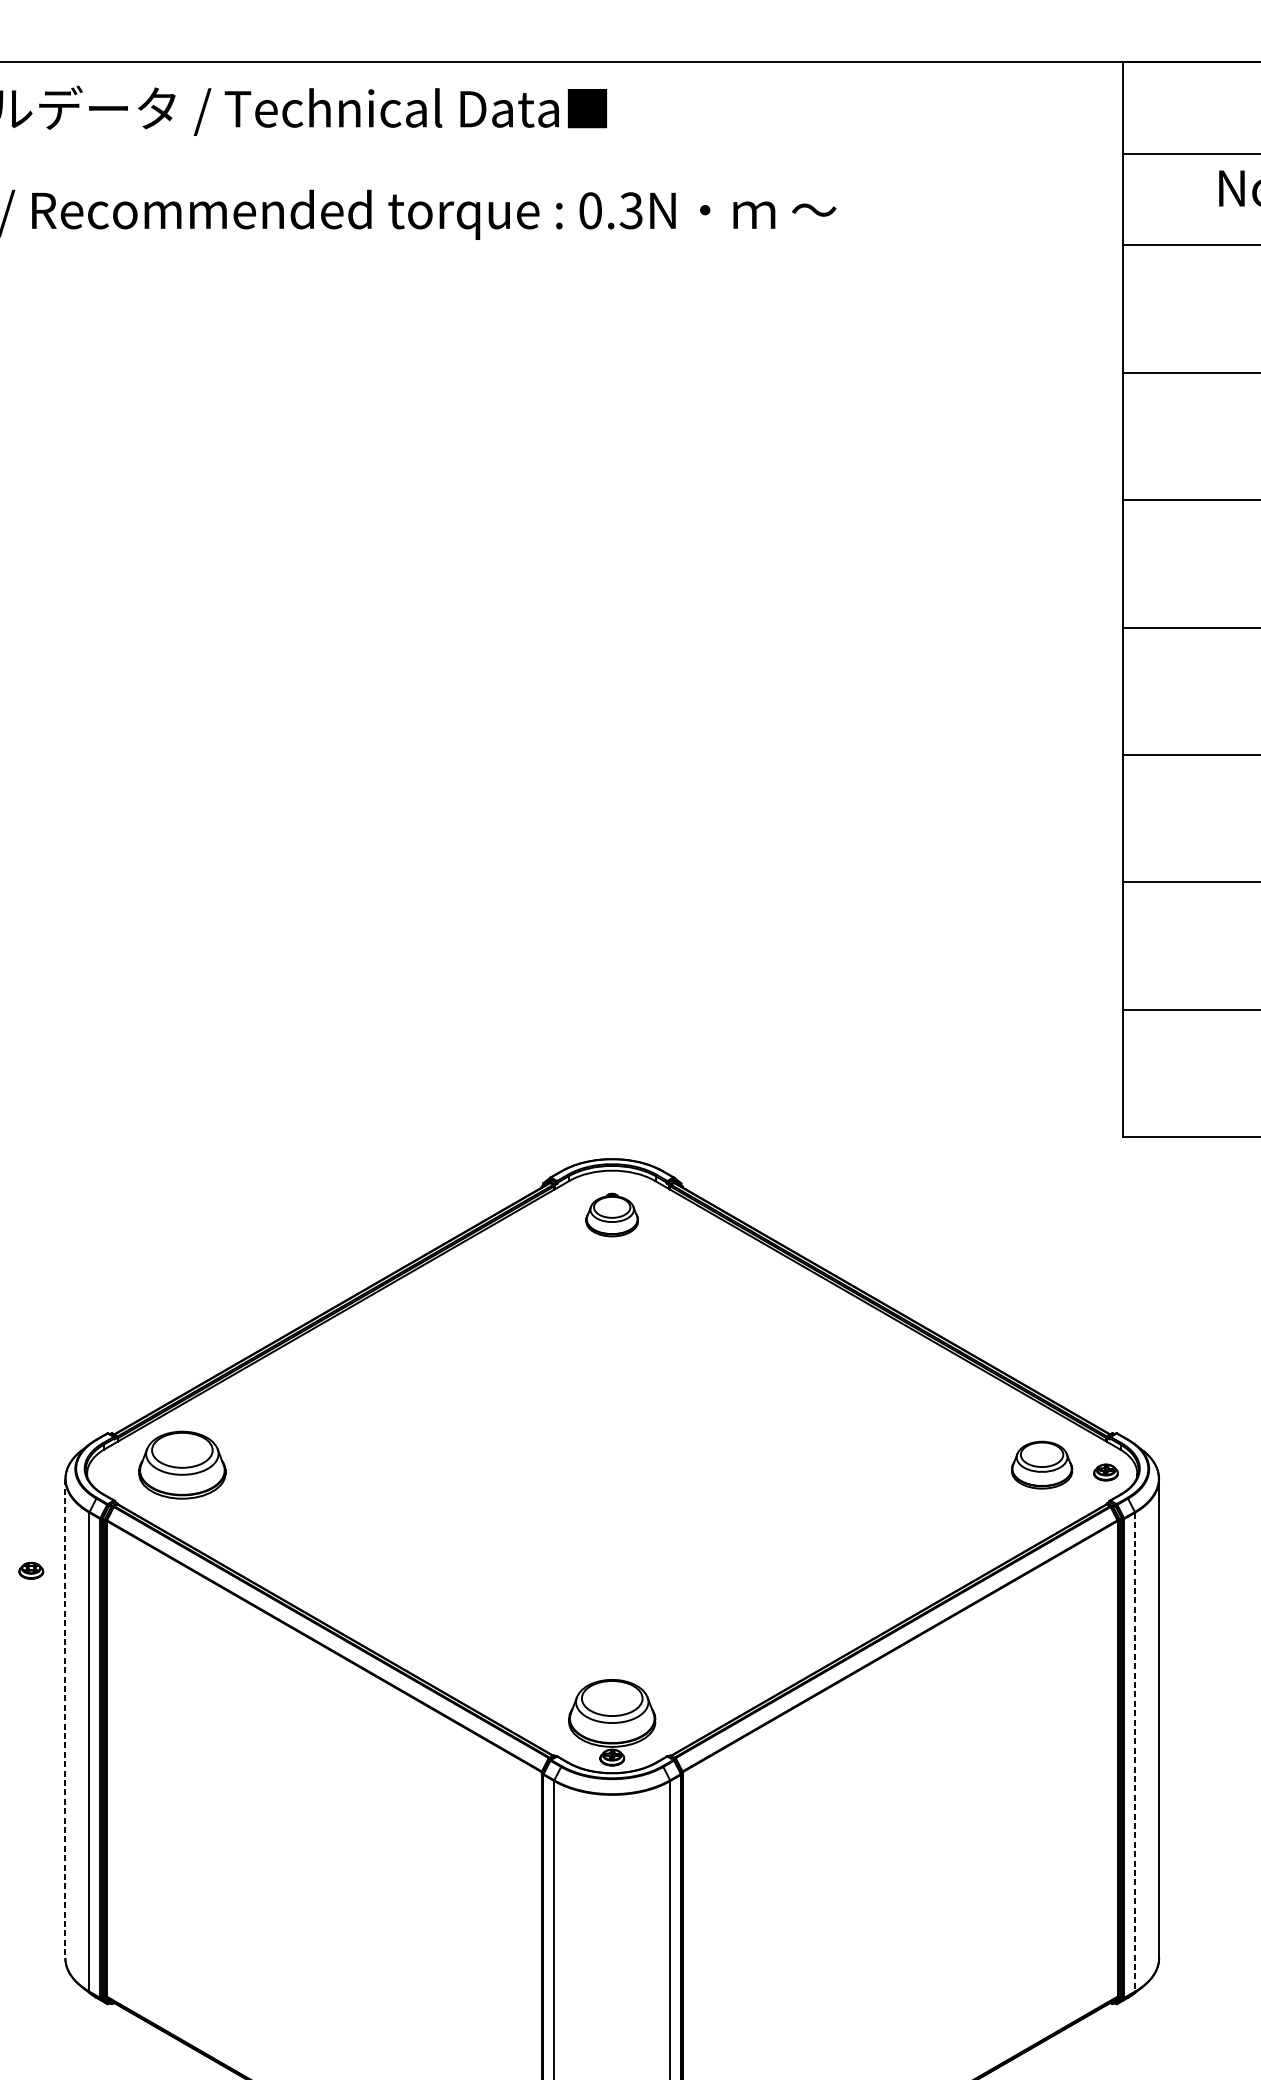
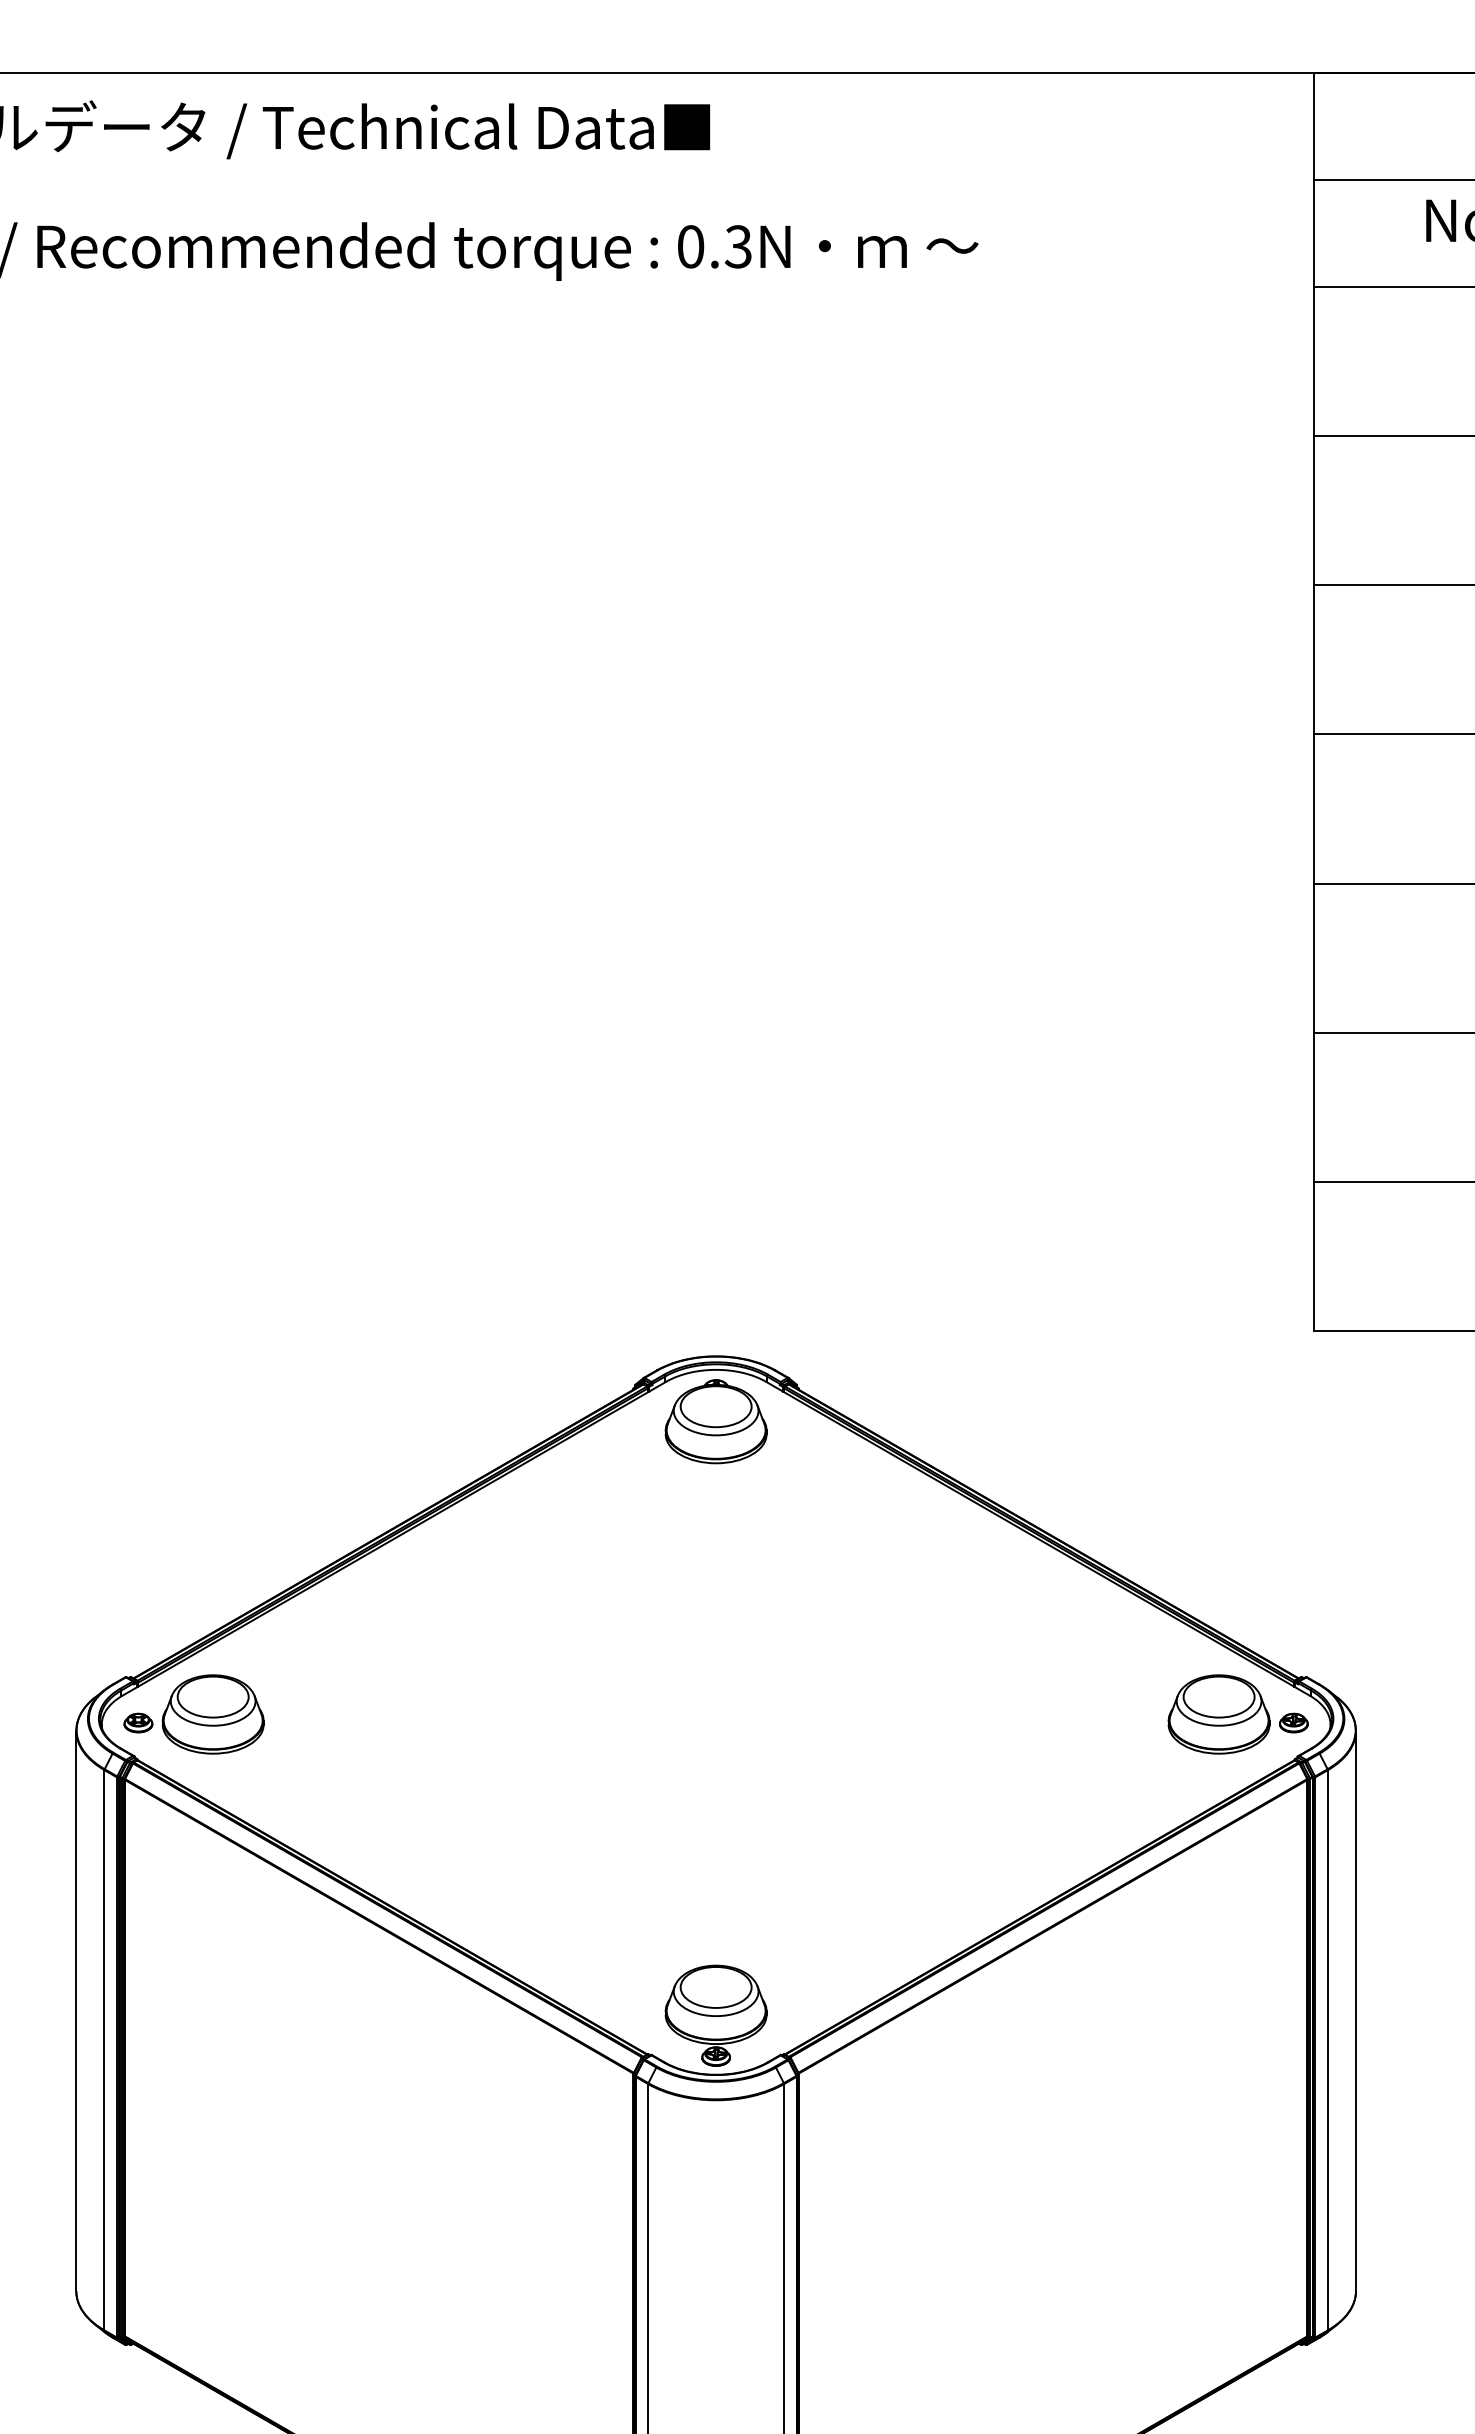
part: (611, 1214) -> (715, 1421), size x1.67
part: (1041, 1465) -> (1218, 1714), size x1.43
part: (31, 1570) -> (138, 1722), moved
line: (65, 1719) -> (76, 2011), dashed -> solid
line: (1134, 1752) -> (1327, 2050), dashed -> solid

